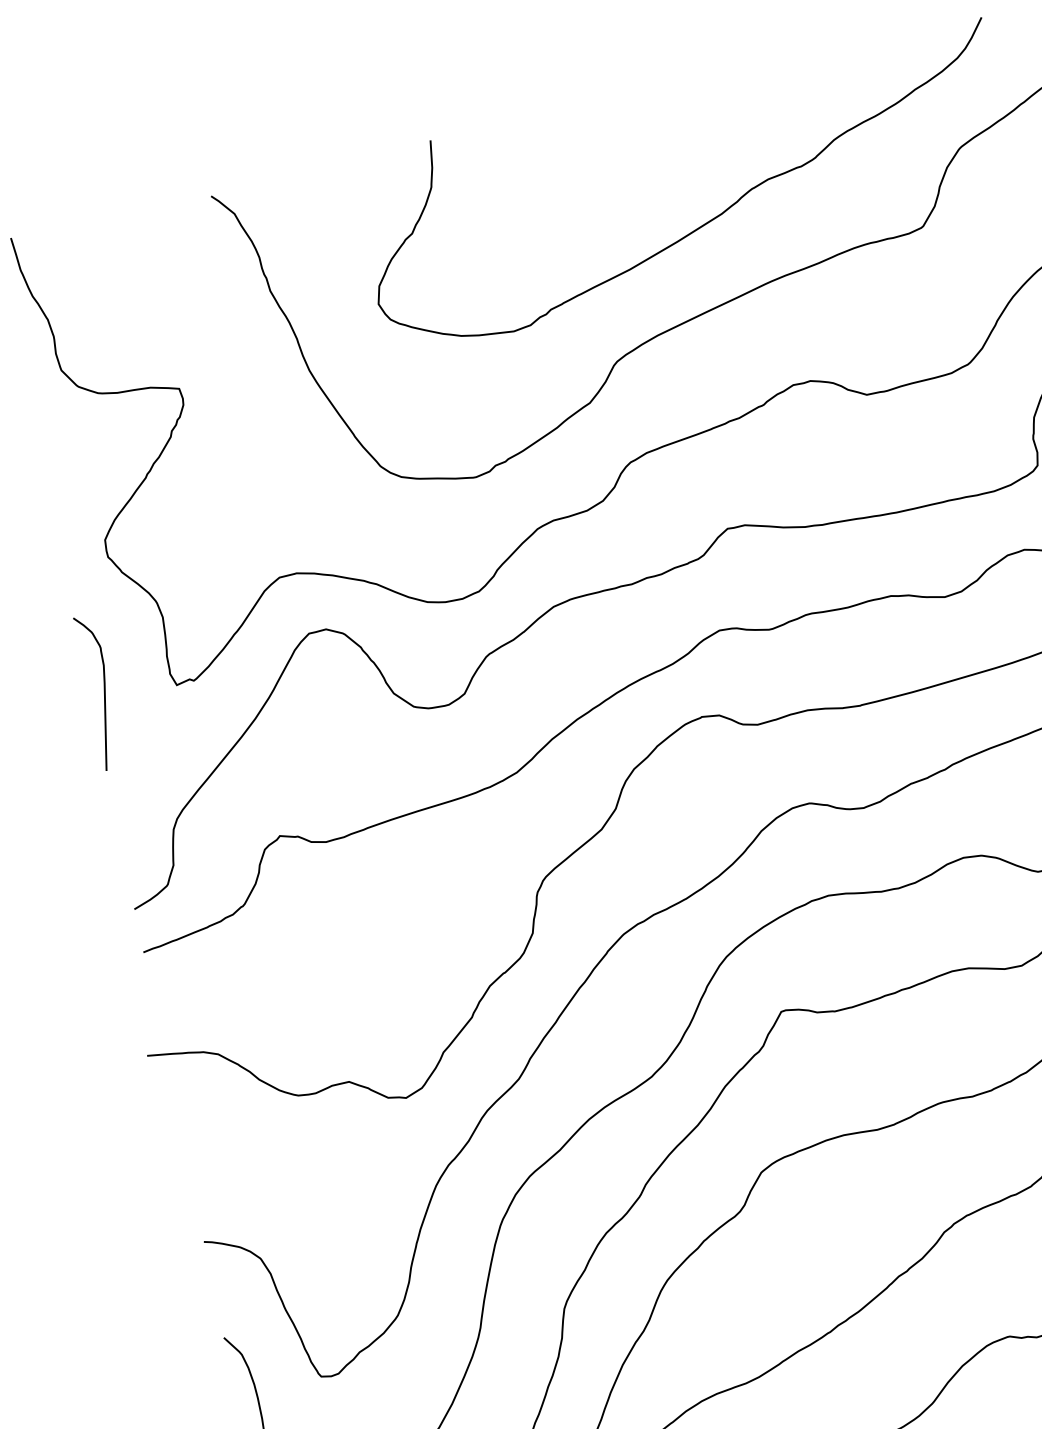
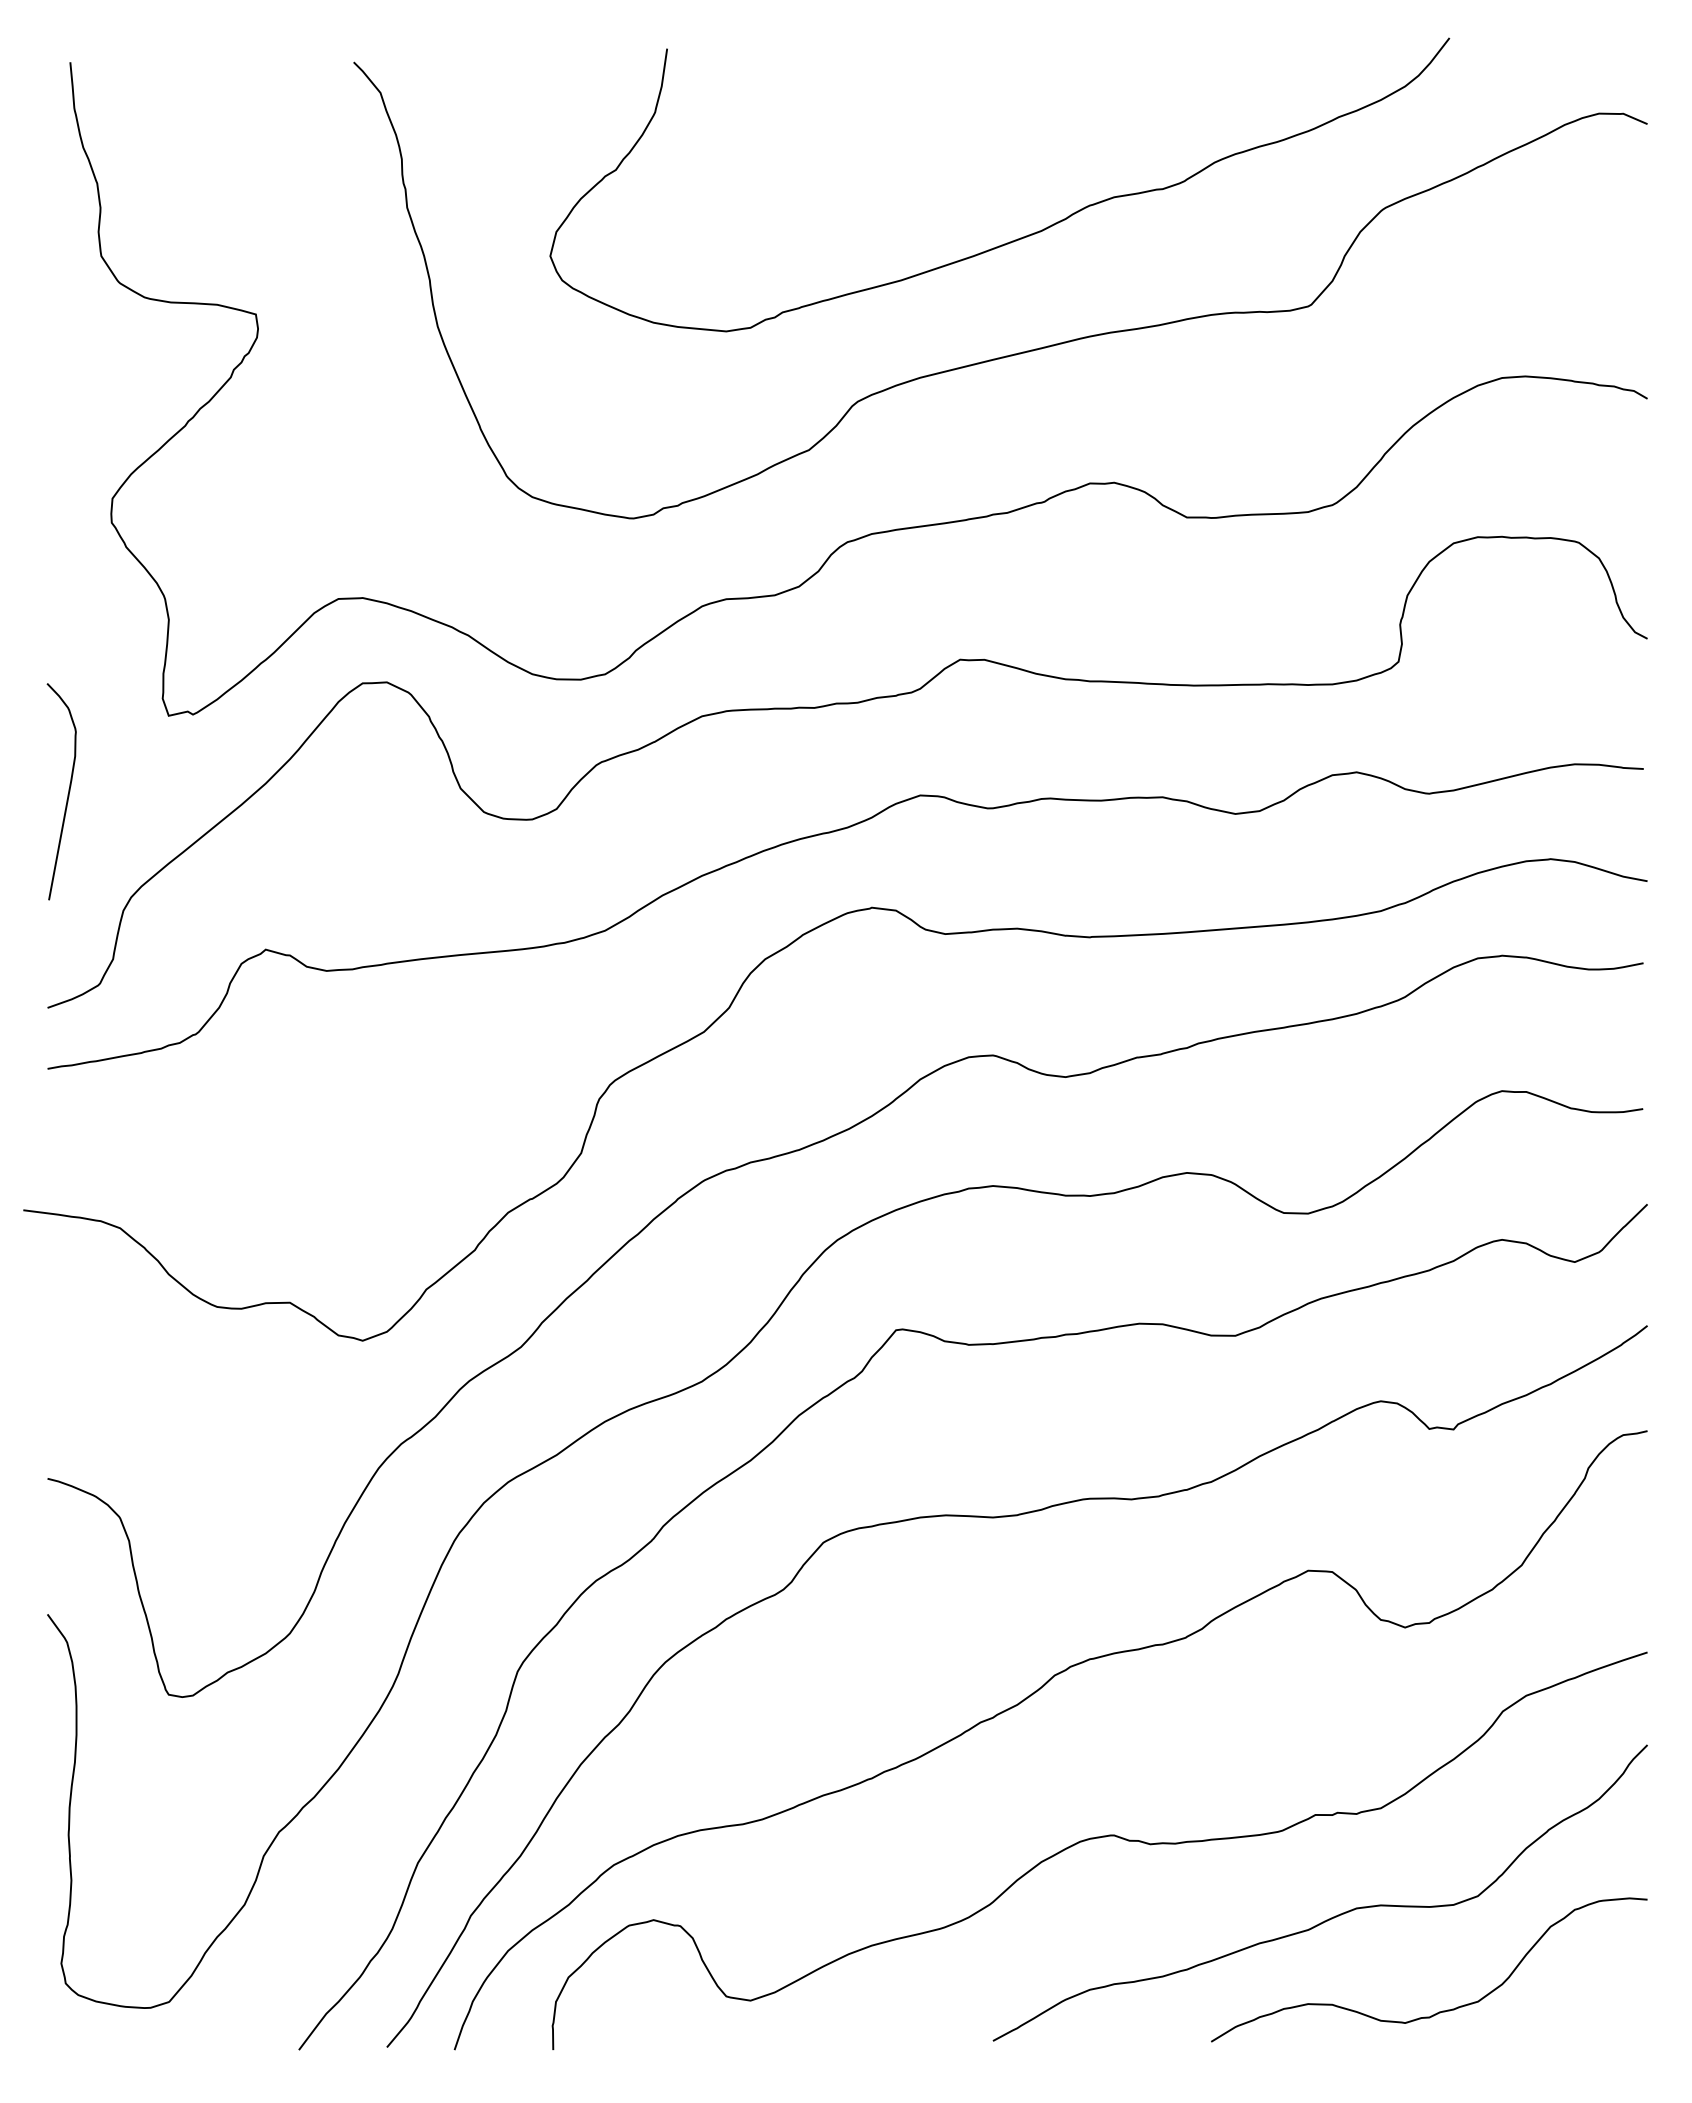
curve: (104, 693) -> (67, 794), moved

